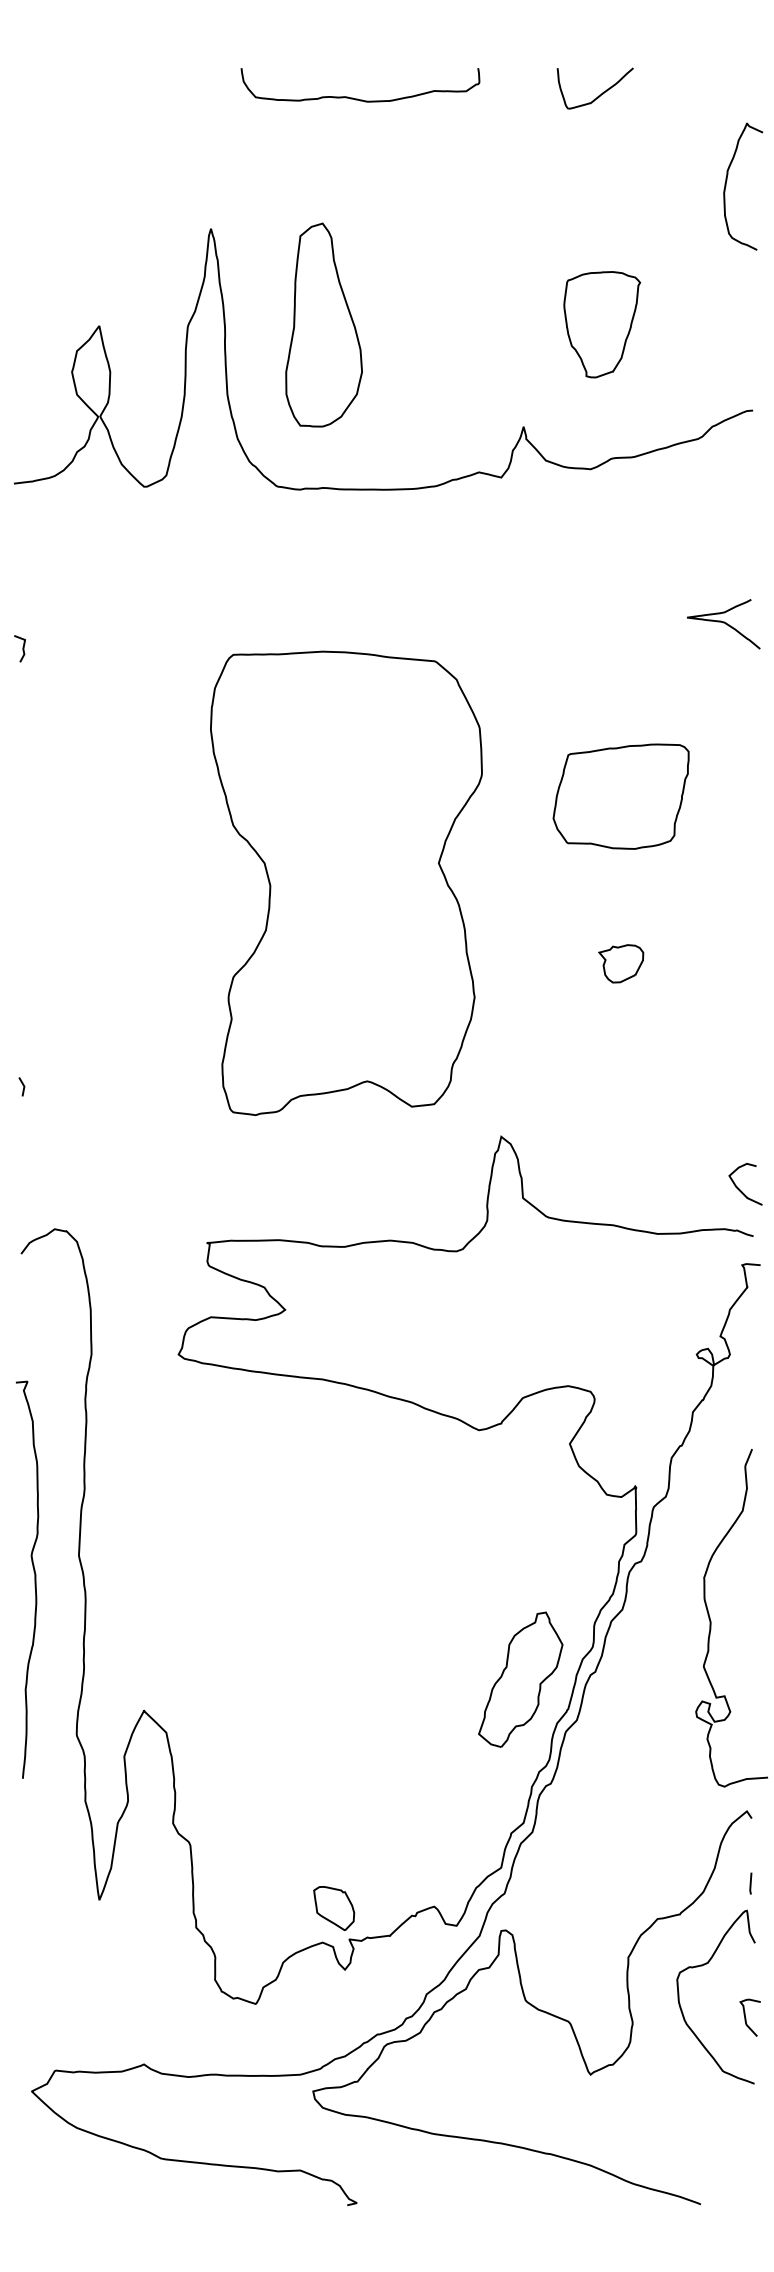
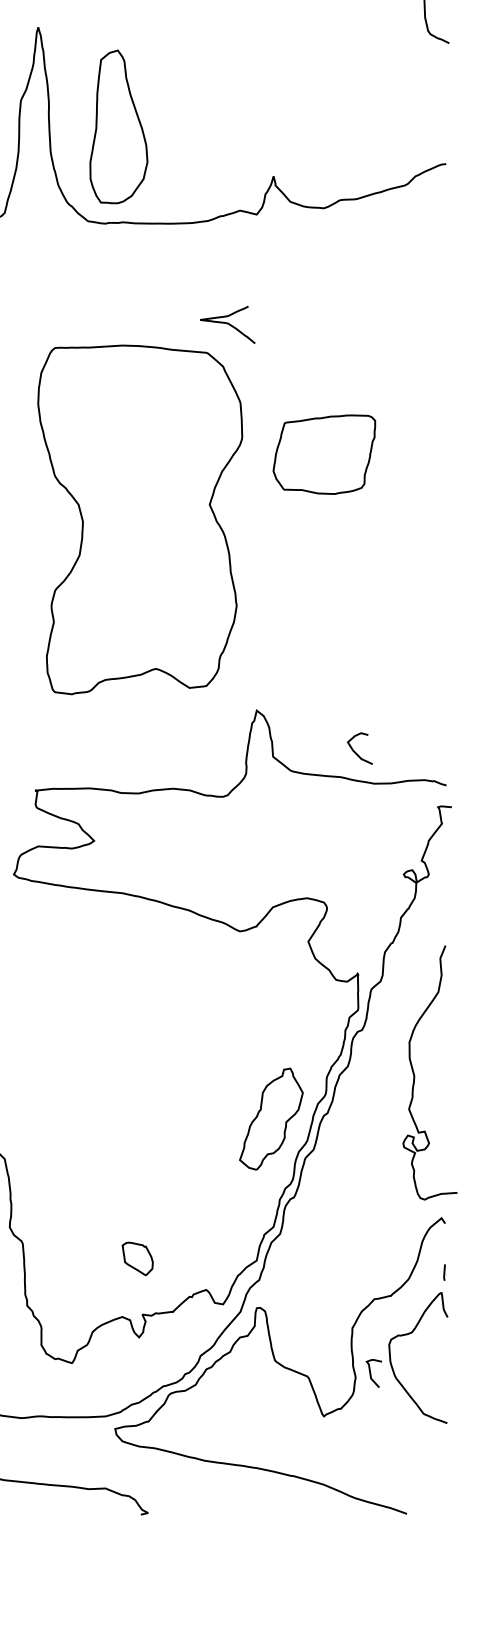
part: (323, 324) -> (118, 126), moved
part: (602, 324) -> (332, 99), removed
curve: (723, 623) -> (227, 324), moved
part: (620, 796) -> (323, 454), moved
part: (621, 963) -> (347, 580), removed
curve: (740, 1189) -> (356, 752), moved
part: (334, 1908) -> (138, 1258), moved
curve: (746, 2017) -> (371, 1373), moved

